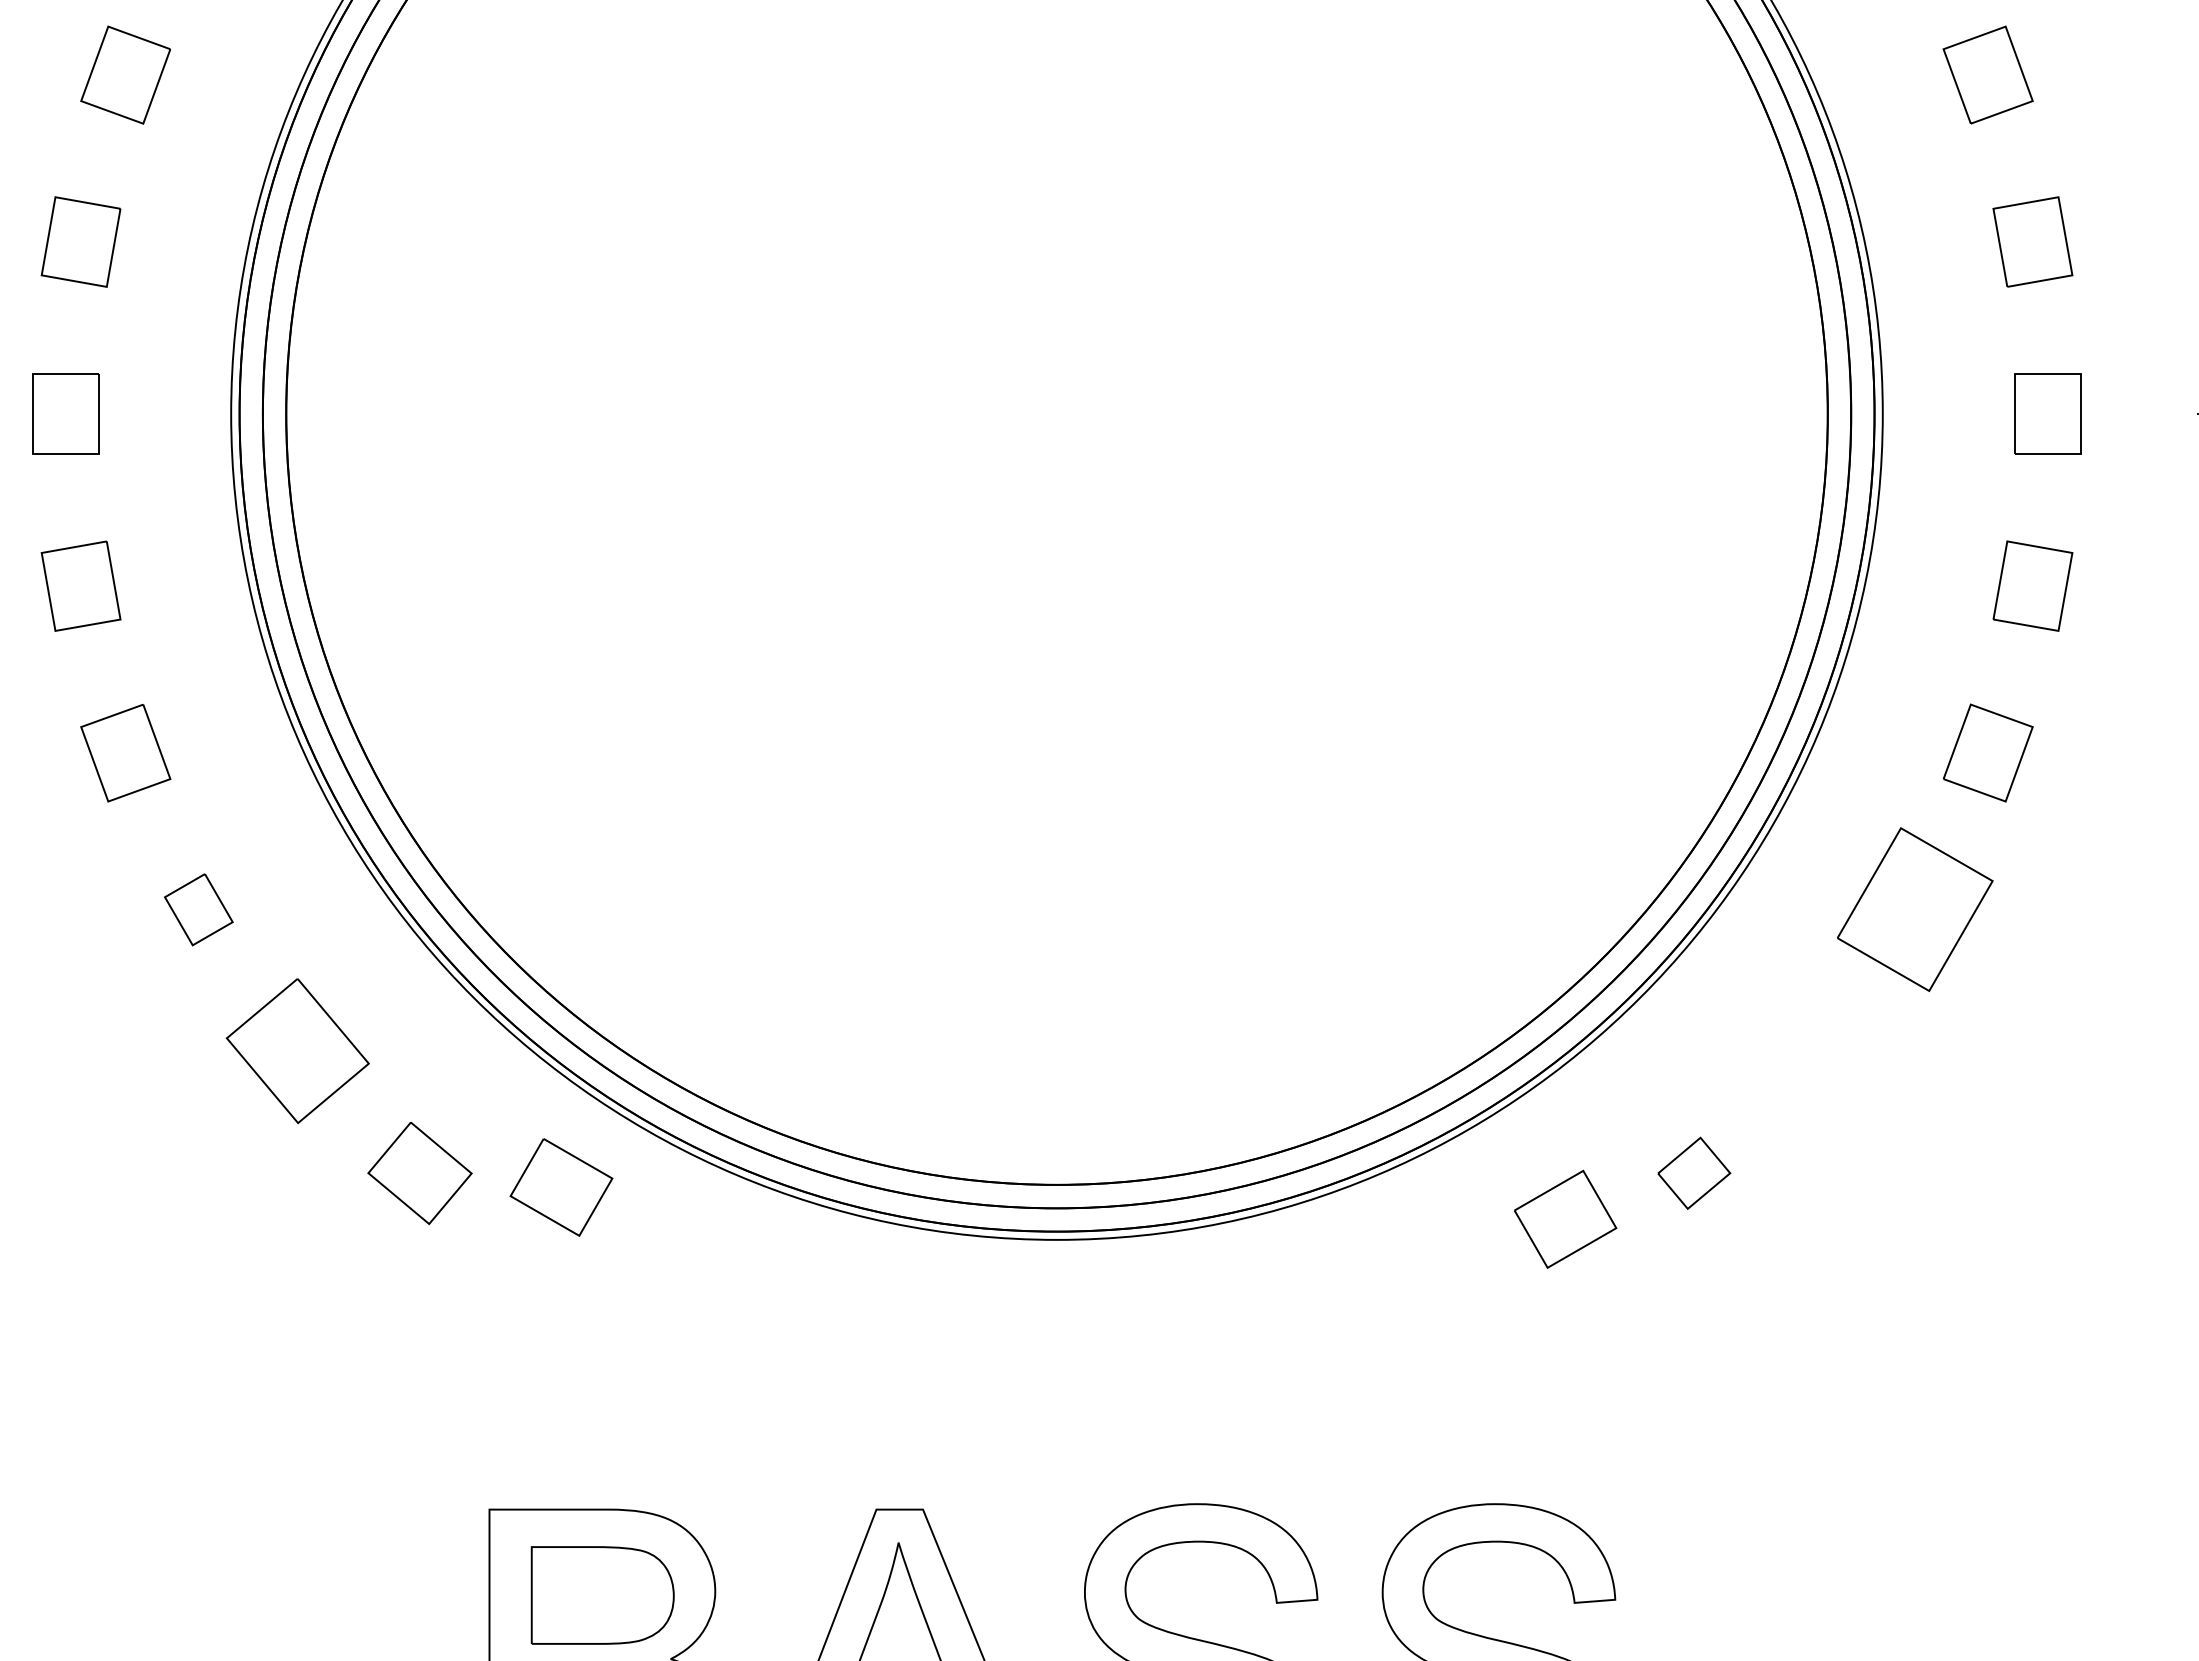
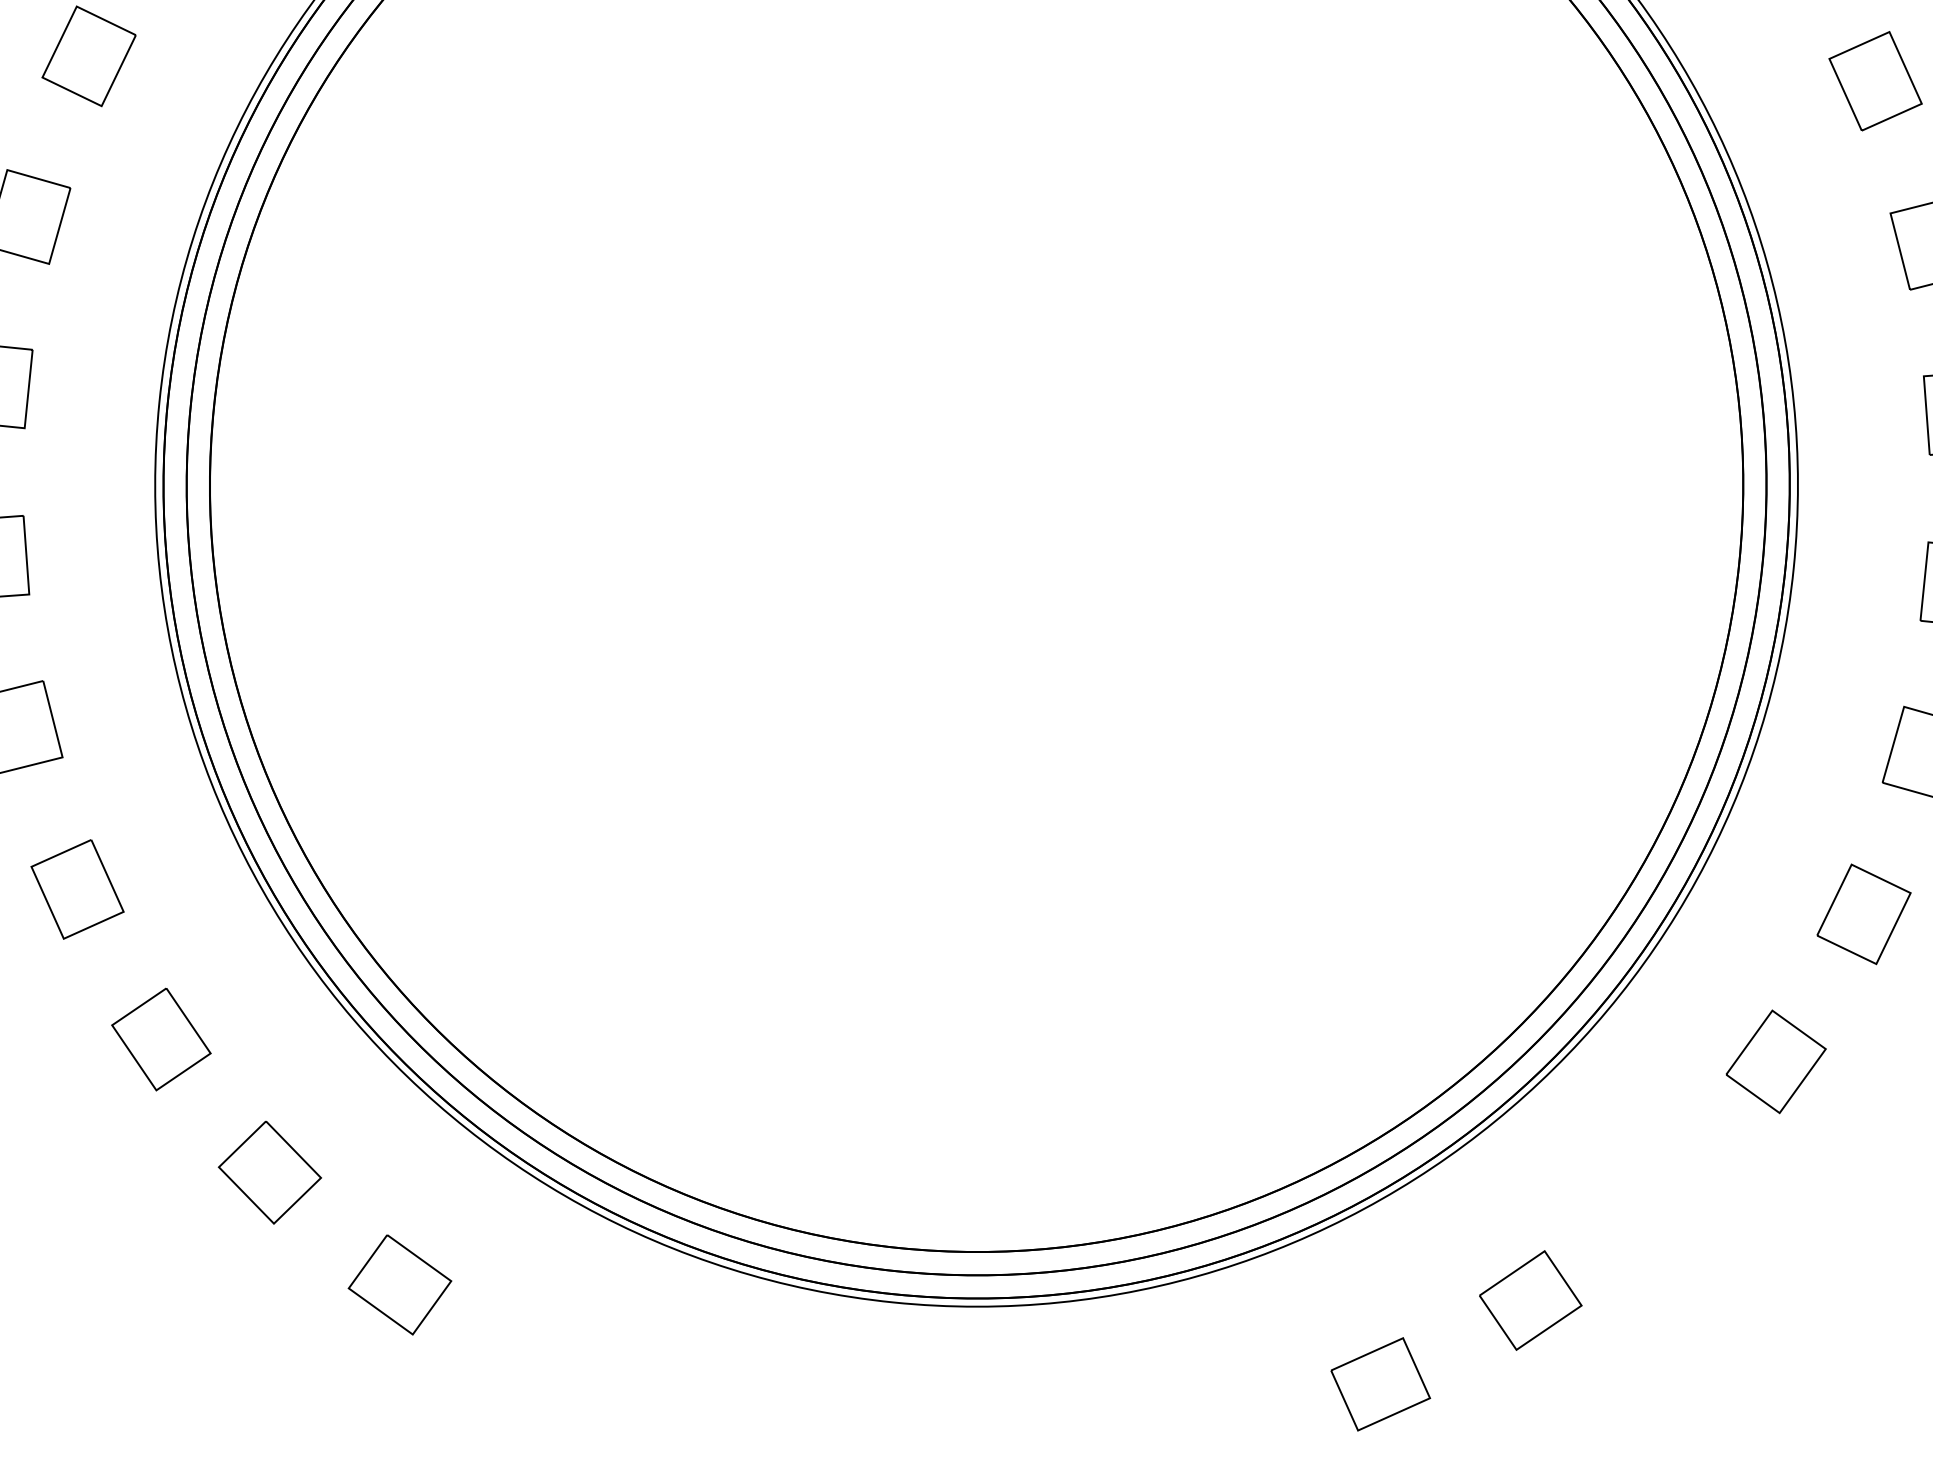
part: (198, 909) -> (77, 889), size x1.43
part: (1915, 909) -> (1776, 1061), size x0.62
part: (297, 1051) -> (160, 1039), size x0.71
part: (1694, 1173) -> (1531, 1300), size x1.43
part: (561, 1187) -> (400, 1284), moved
part: (1565, 1218) -> (1380, 1383), moved

